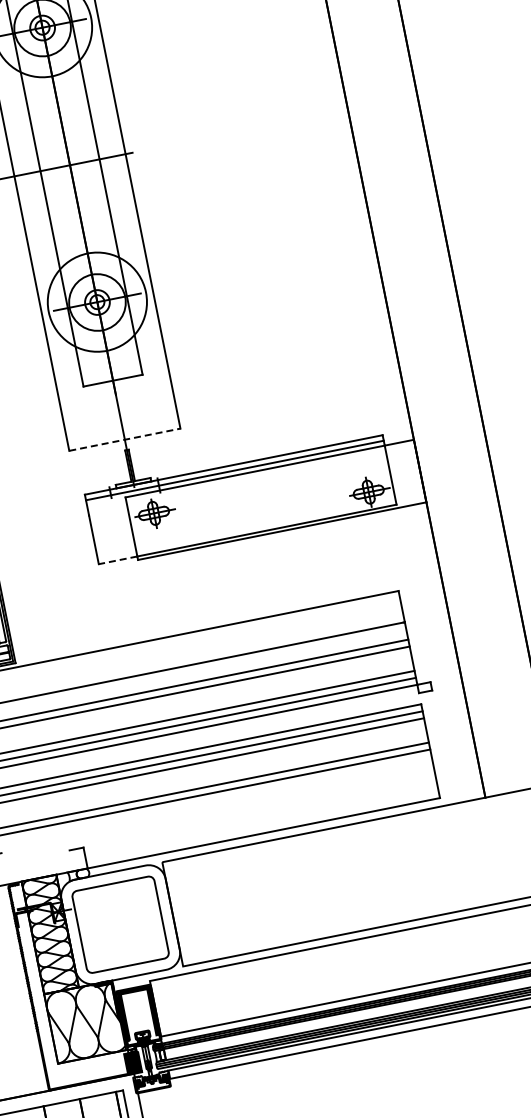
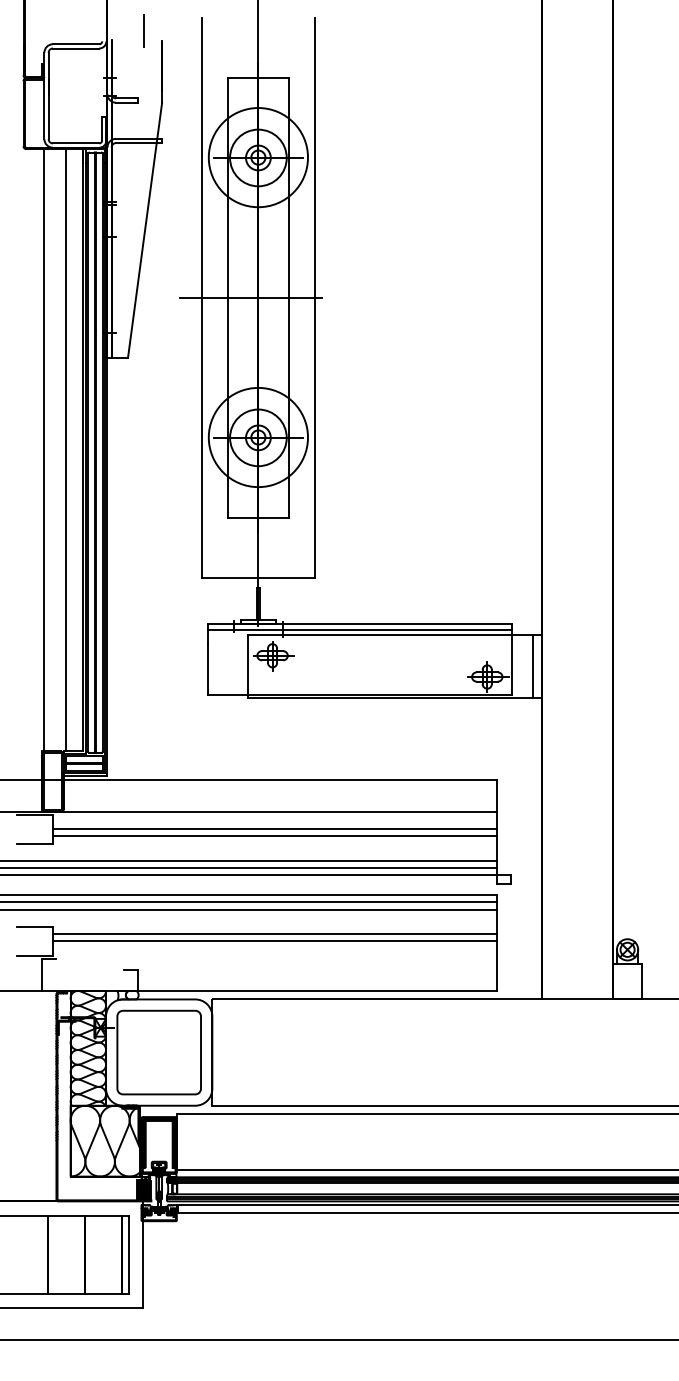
line: (124, 439) -> (258, 577), dashed -> solid
line: (412, 472) -> (533, 666), added
line: (118, 560) -> (228, 694), dashed -> solid

